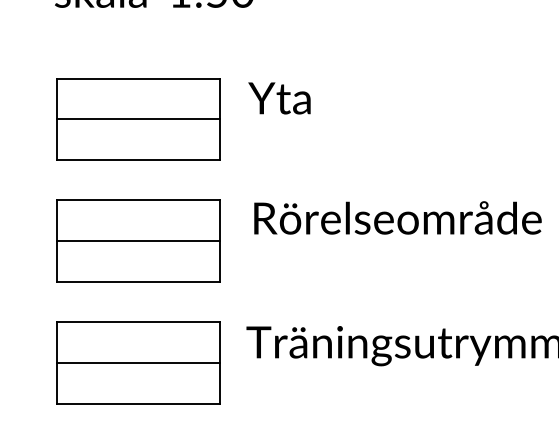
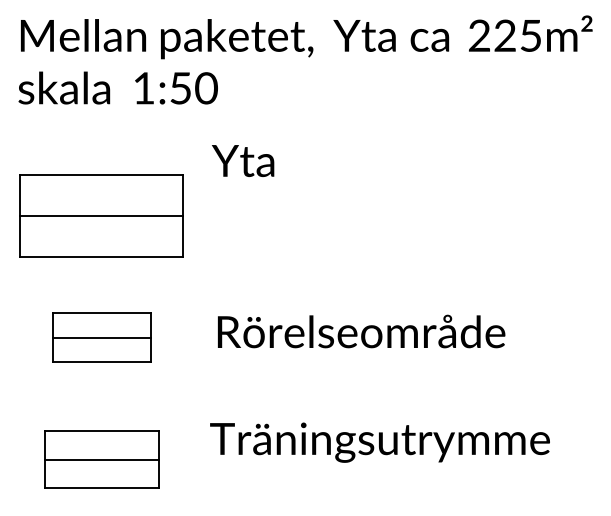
text: (279, 97) -> (243, 160), moved
text: (397, 217) -> (361, 331), moved
part: (137, 240) -> (101, 337), size x0.6
part: (137, 362) -> (101, 459), size x0.7

